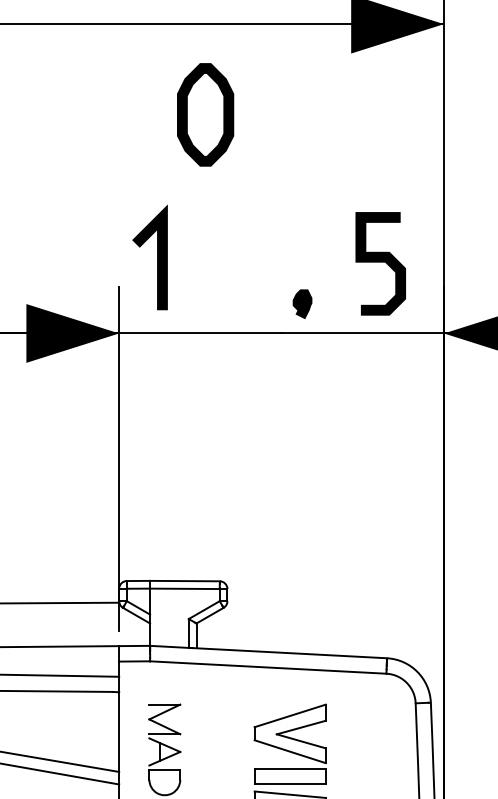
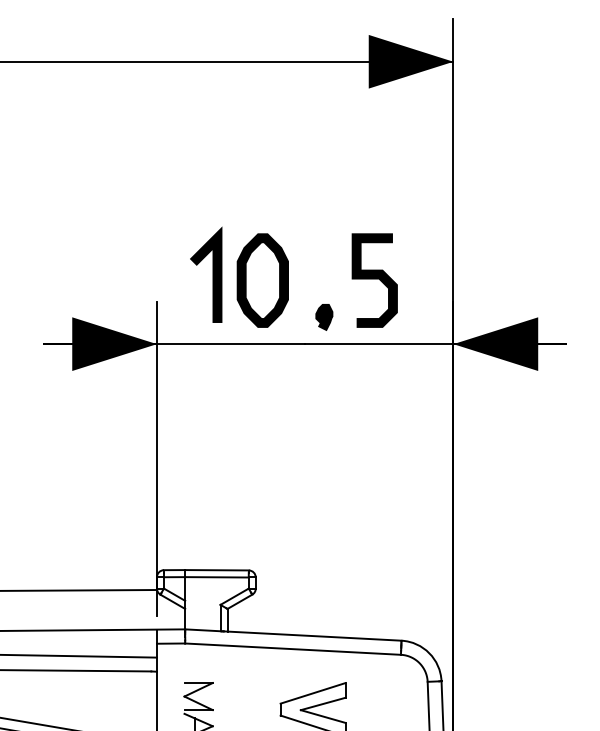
part: (205, 114) -> (262, 280), moved
line: (157, 257) -> (212, 274), moved
curve: (380, 262) -> (374, 279), moved

